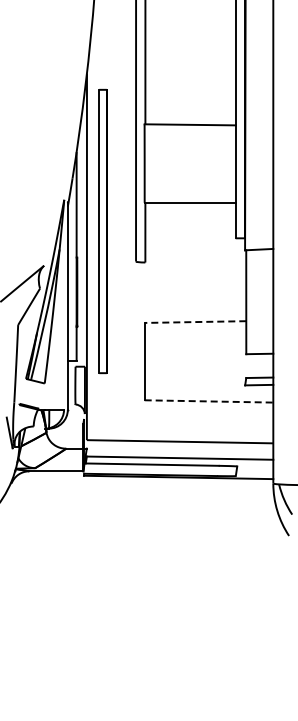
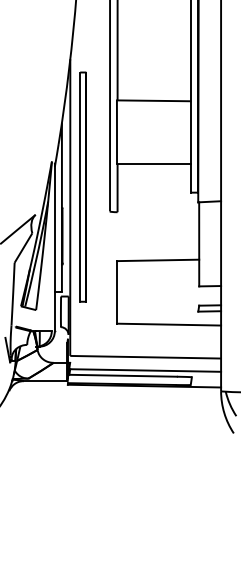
line: (195, 322) -> (158, 260), dashed -> solid
line: (209, 401) -> (169, 324), dashed -> solid

